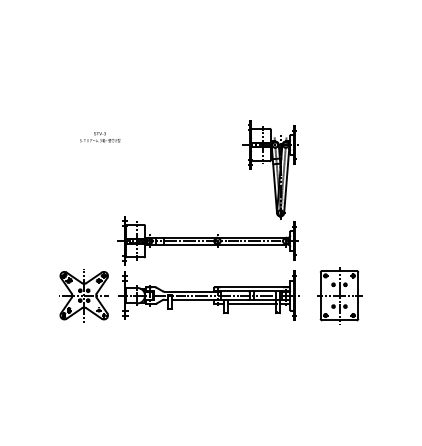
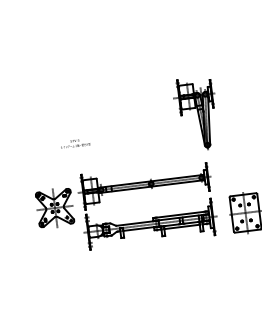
text: (100, 137) -> (75, 143), moved
part: (270, 169) -> (196, 113), moved
part: (83, 295) -> (54, 207), moved

